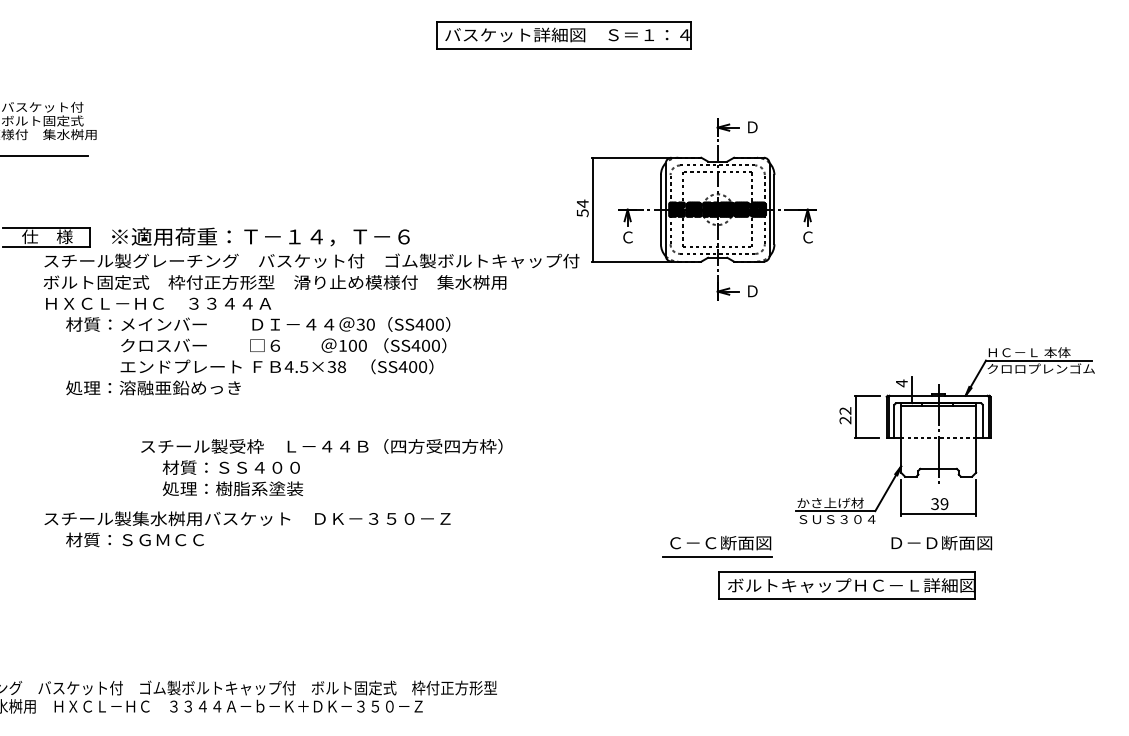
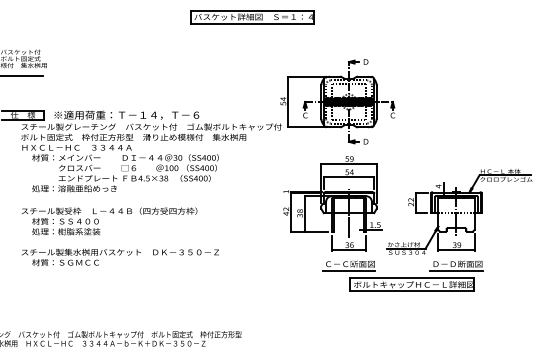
part: (564, 35) -> (252, 17), moved
part: (683, 418) -> (332, 203), added
text: (321, 467) -> (109, 221), moved
line: (936, 556) -> (455, 270), added

